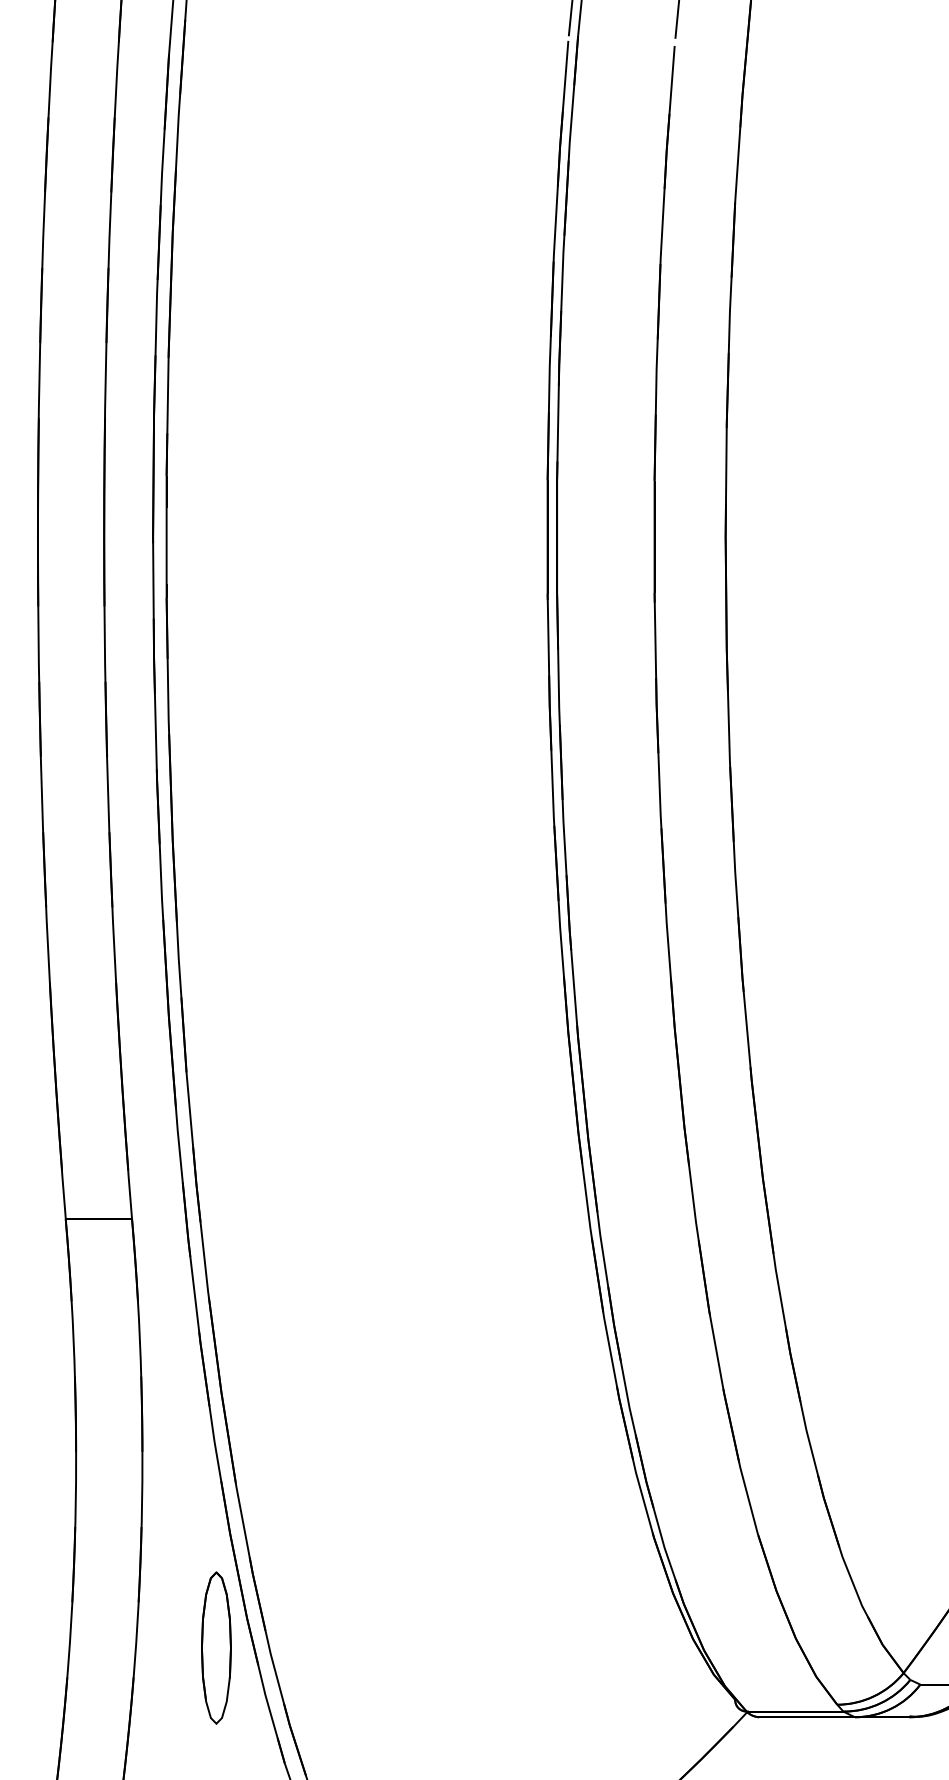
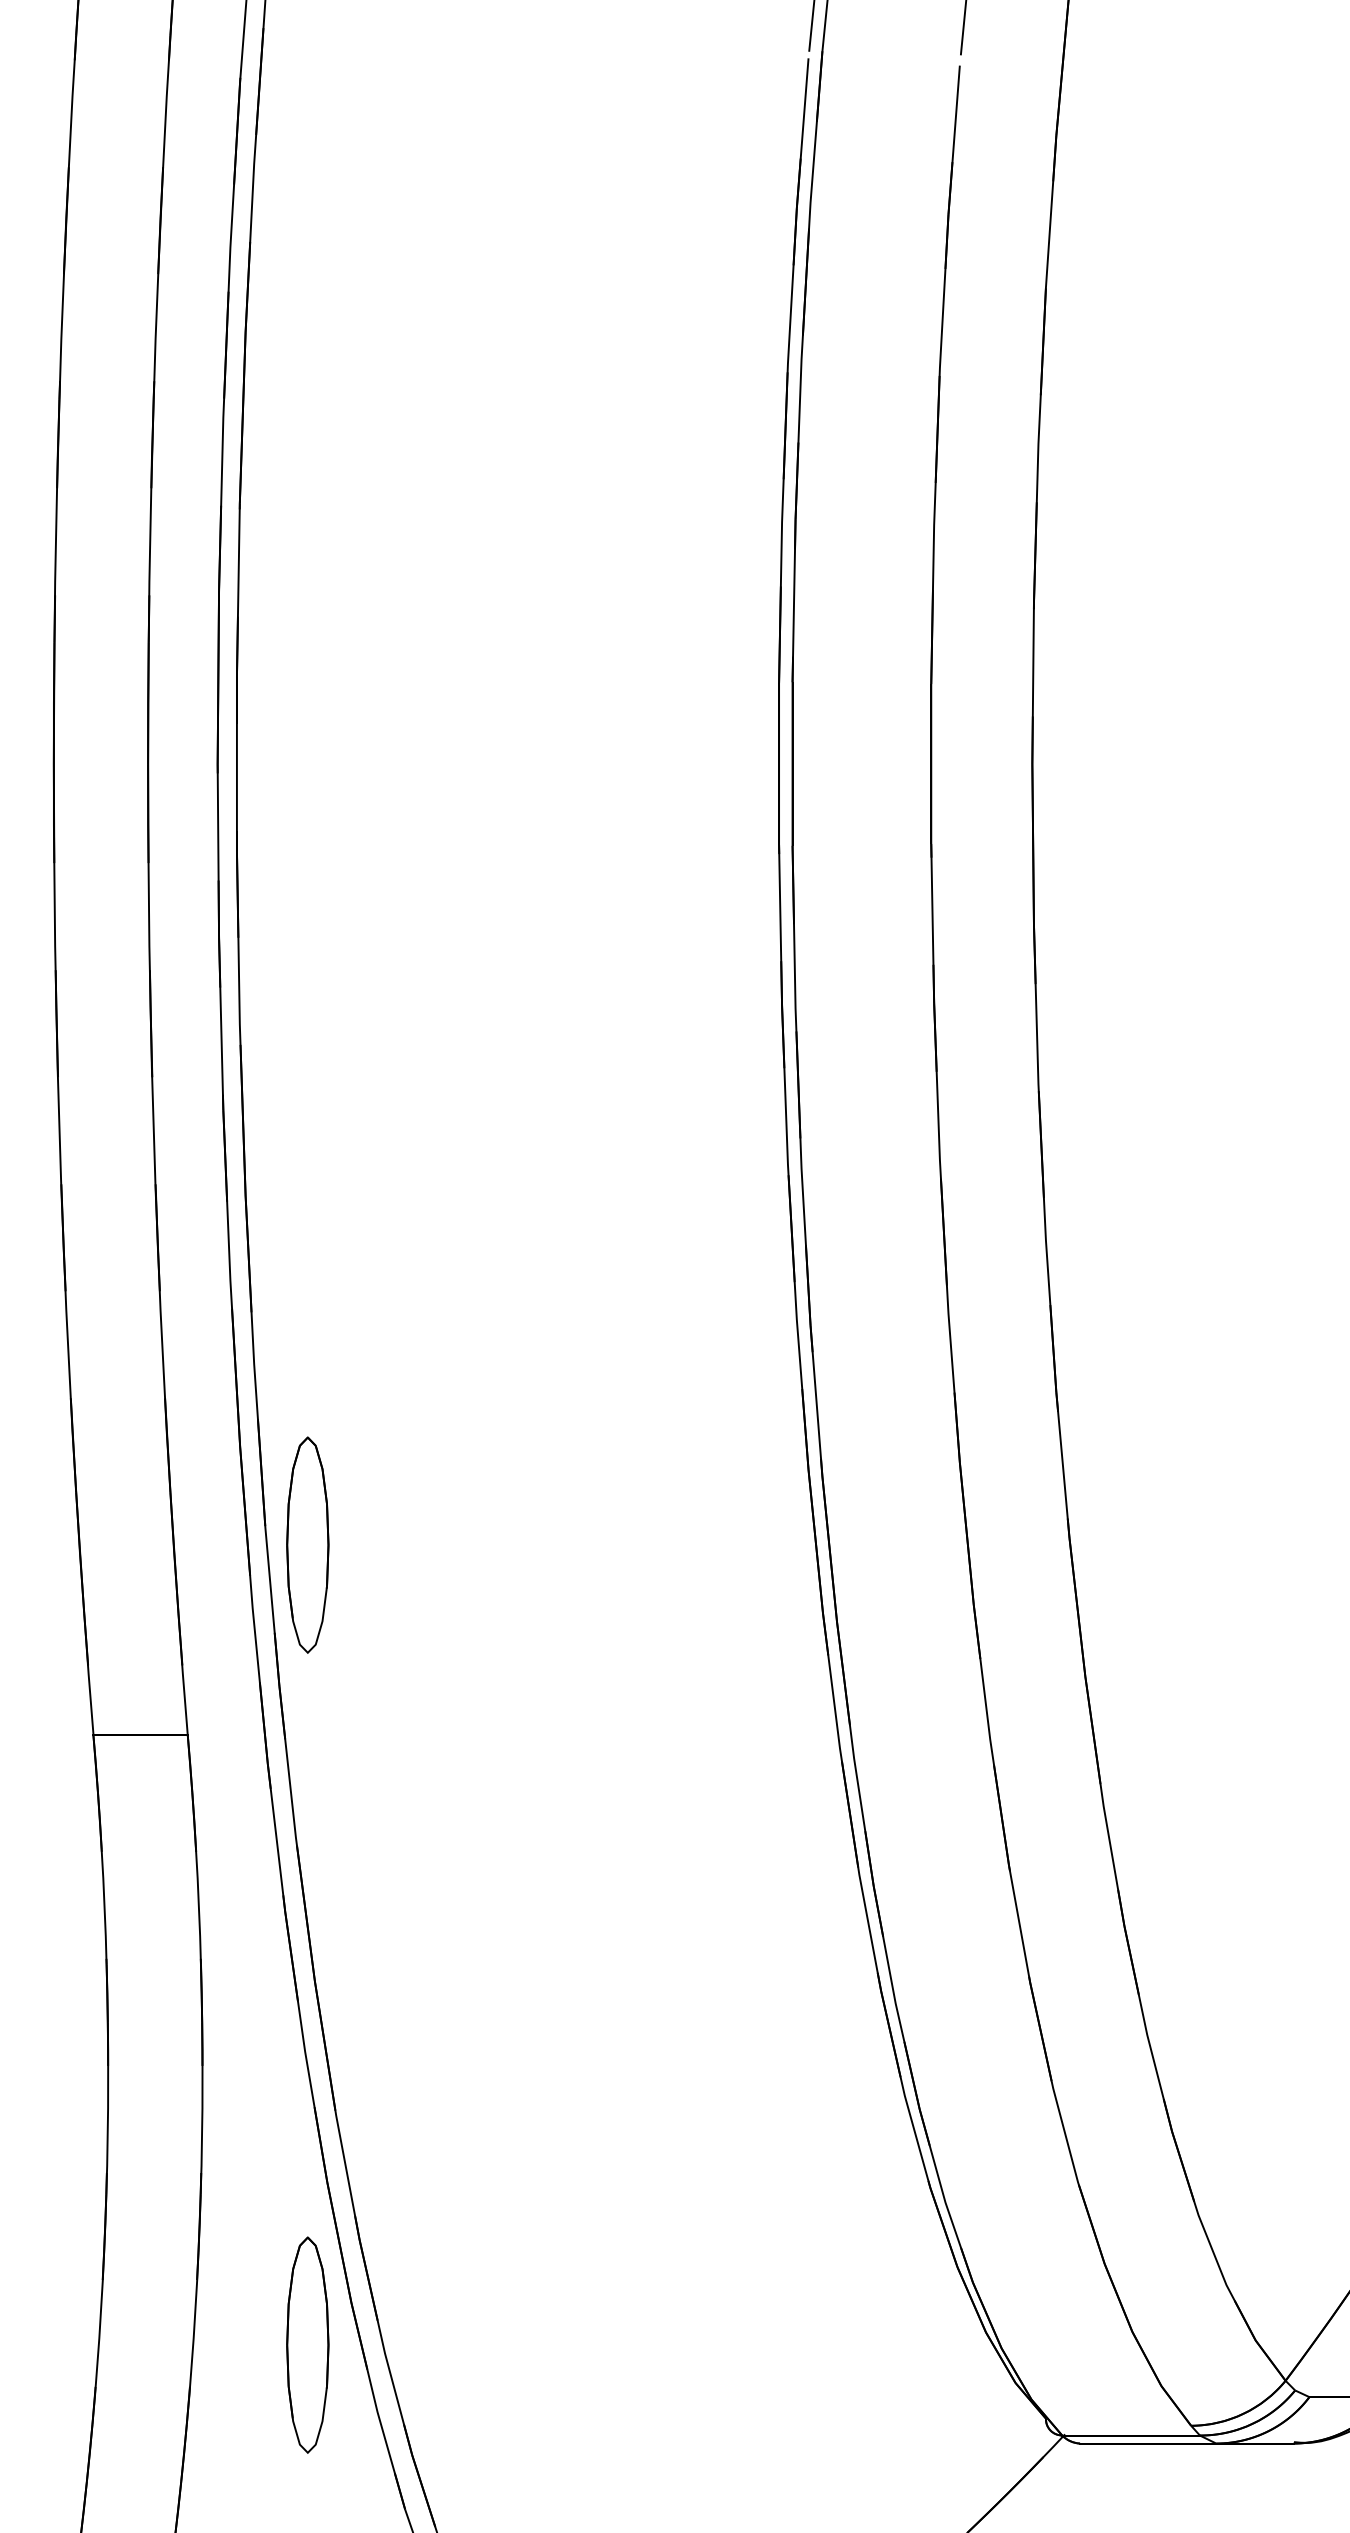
part: (216, 1085) -> (307, 1544), added

